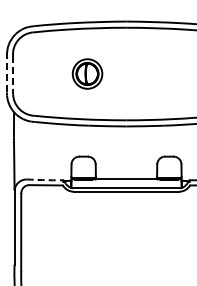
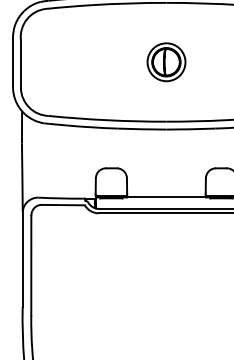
line: (6, 73) -> (12, 61), dashed -> solid
part: (87, 73) -> (166, 61), moved
line: (13, 75) -> (21, 64), dashed -> solid
arc: (44, 180) -> (61, 198), dashed -> solid

